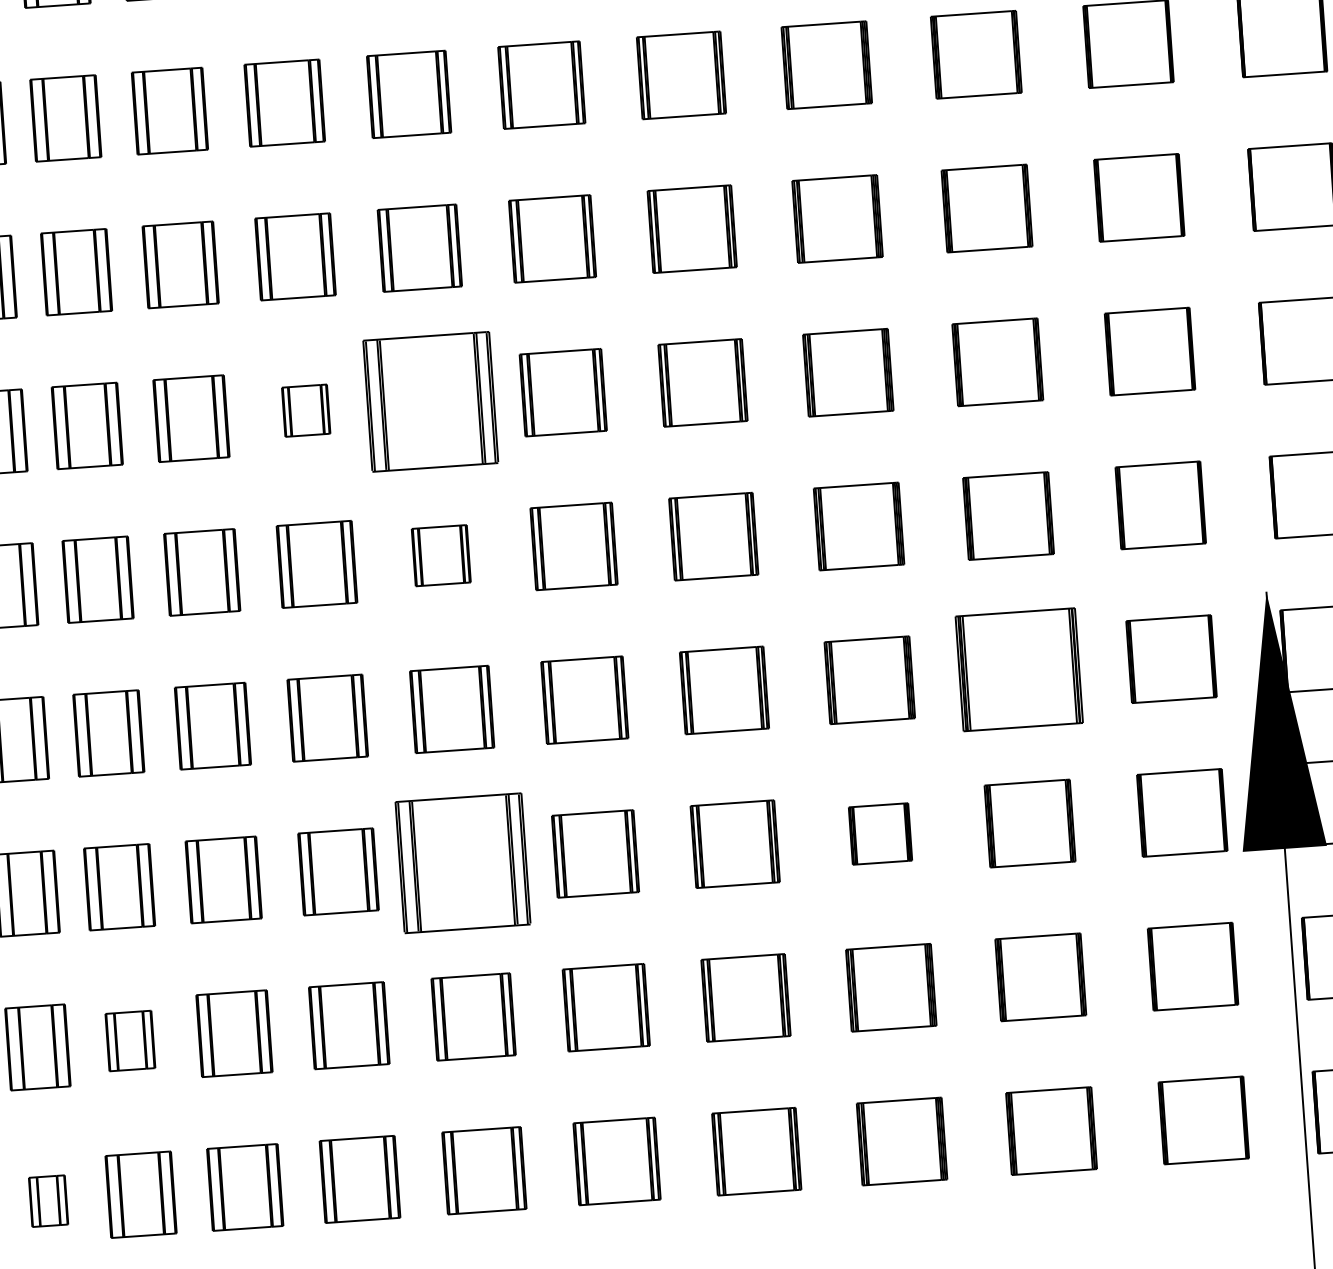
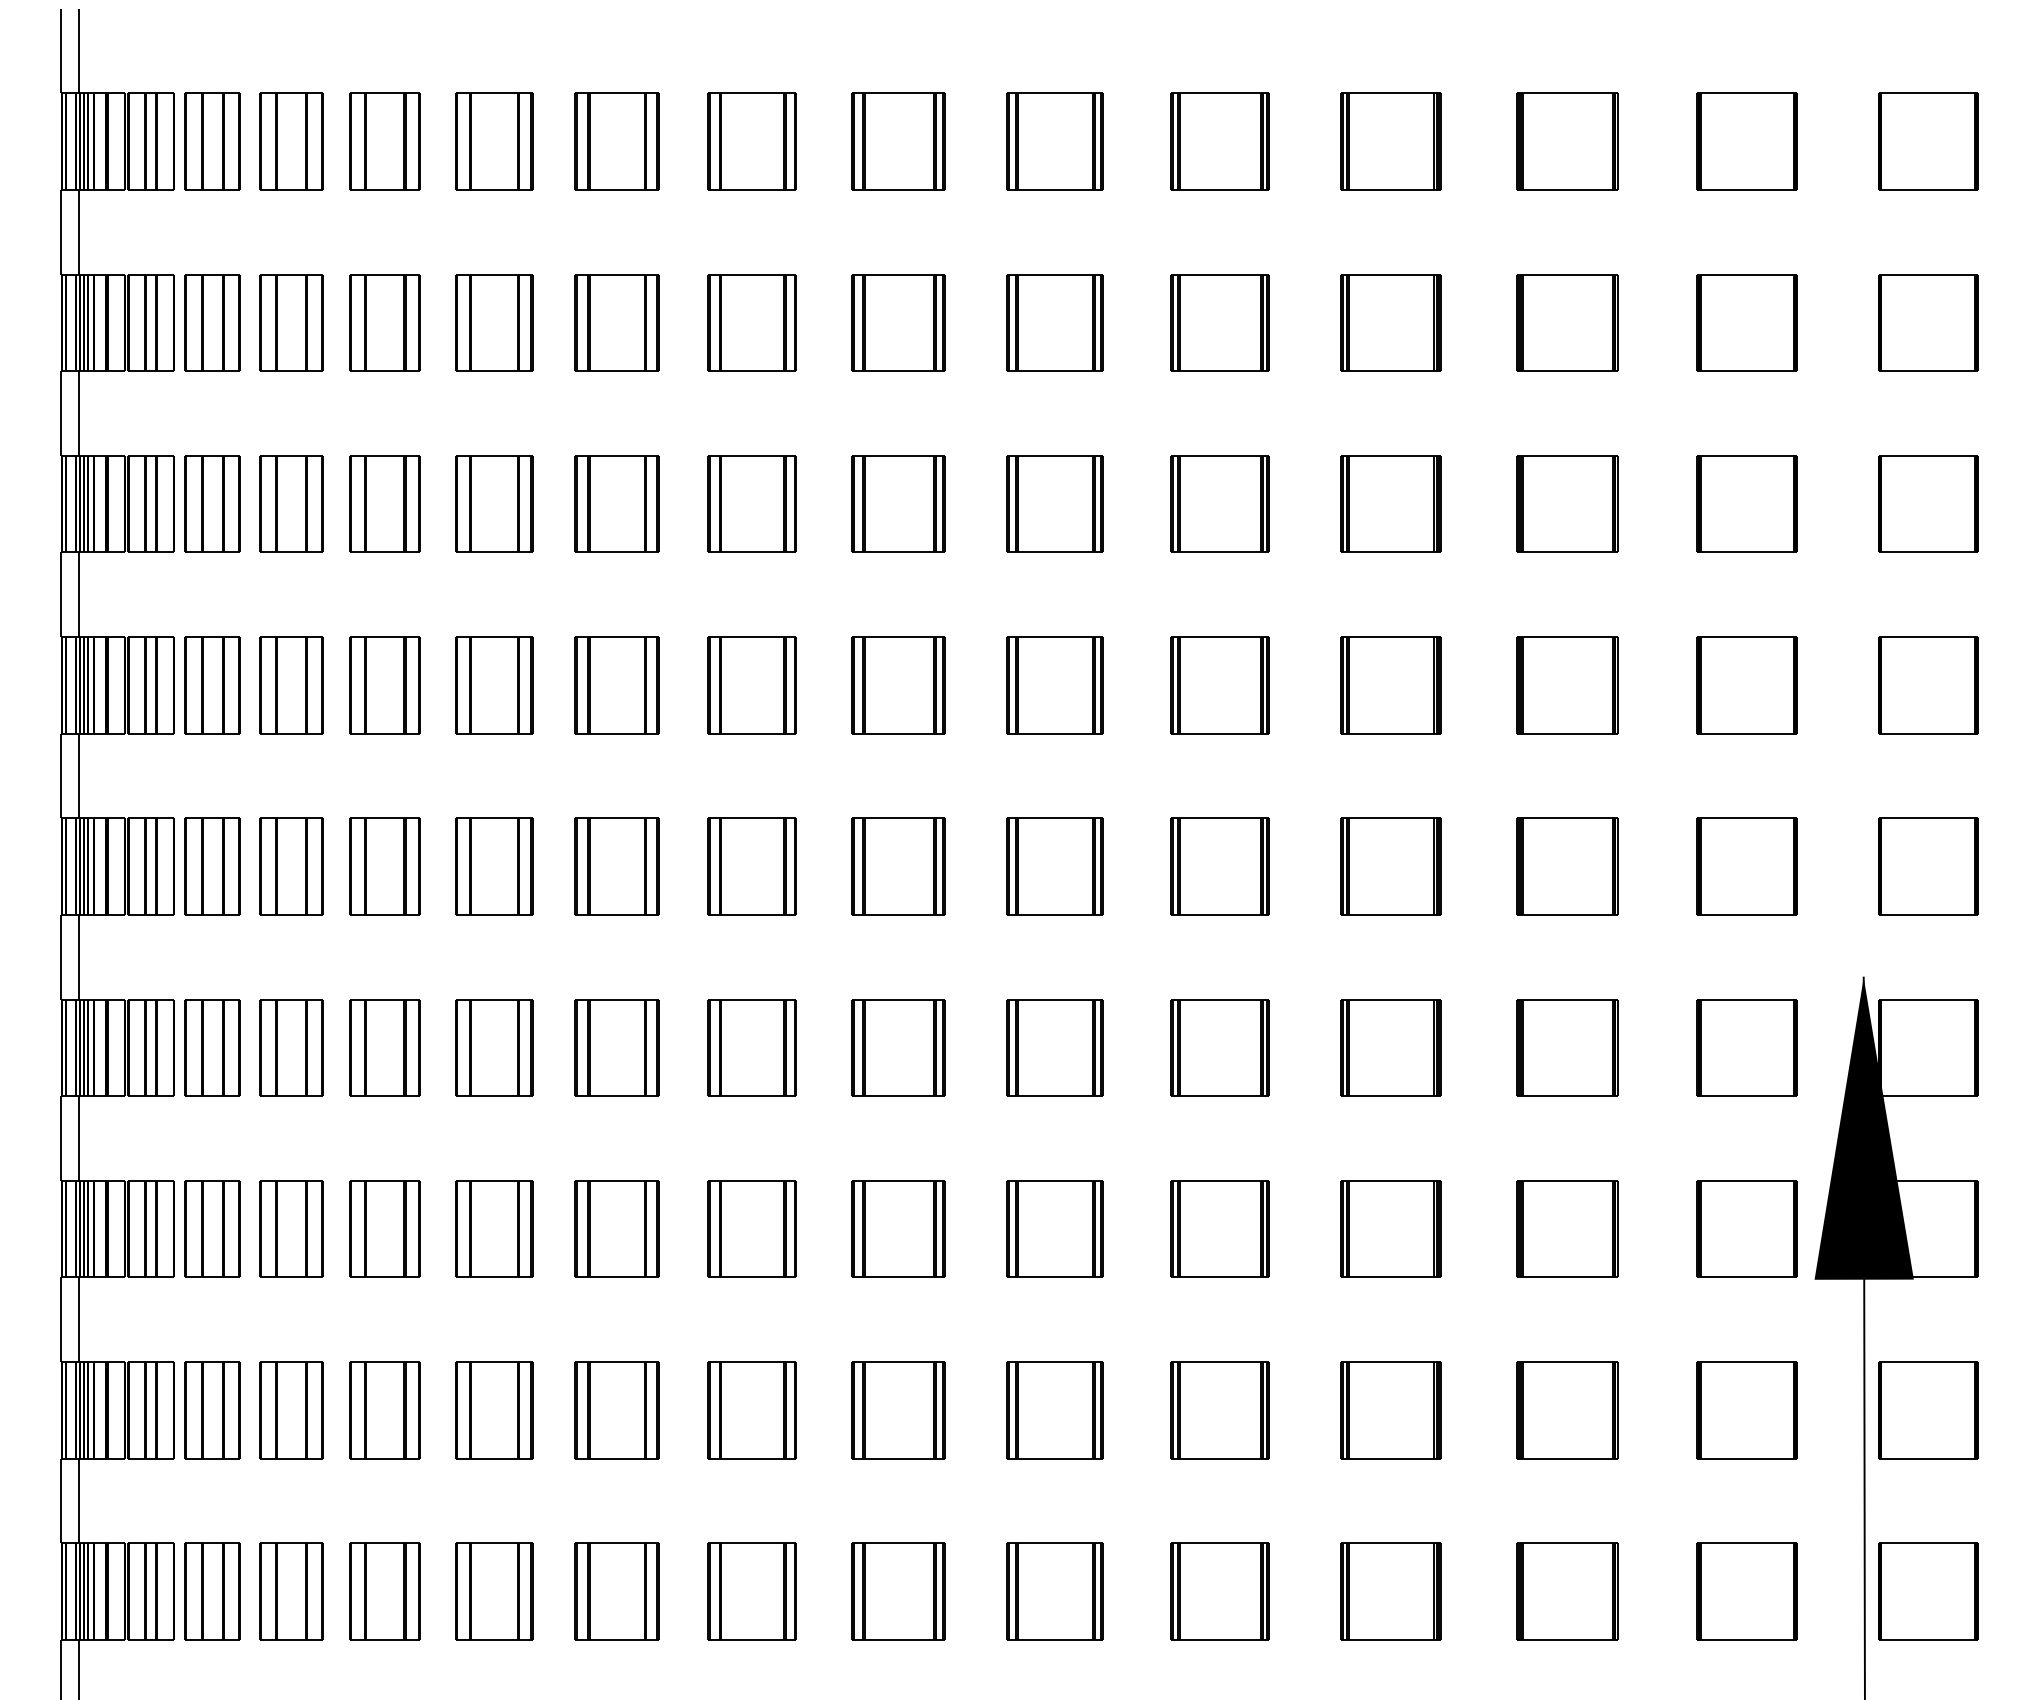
part: (430, 402) -> (898, 685), size x0.62
part: (305, 410) -> (751, 685), size x1.67
part: (441, 555) -> (898, 866), size x1.43
part: (1019, 669) -> (1567, 1047), size x0.71
part: (879, 833) -> (1390, 1228), size x1.43
part: (462, 862) -> (898, 1228), size x0.62
part: (130, 1041) -> (494, 1410), size x1.43
part: (48, 1201) -> (384, 1591), size x1.67

